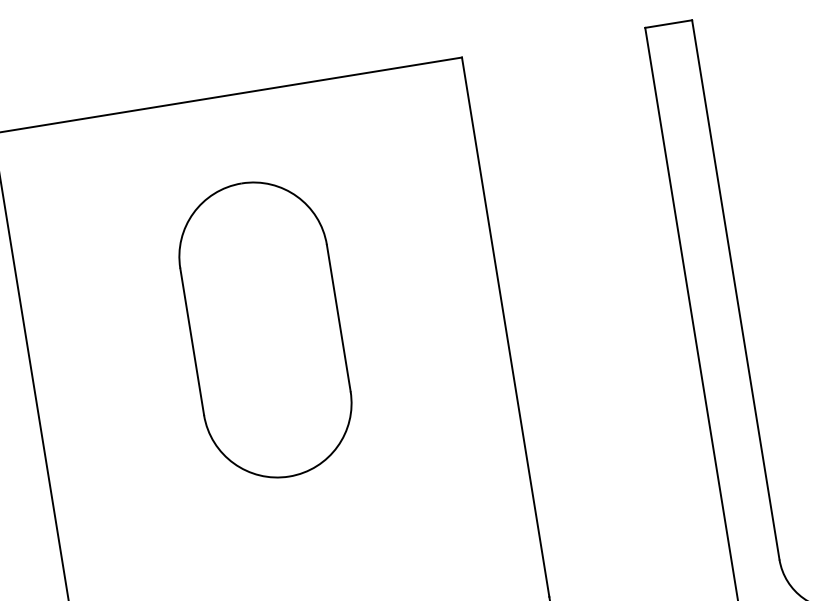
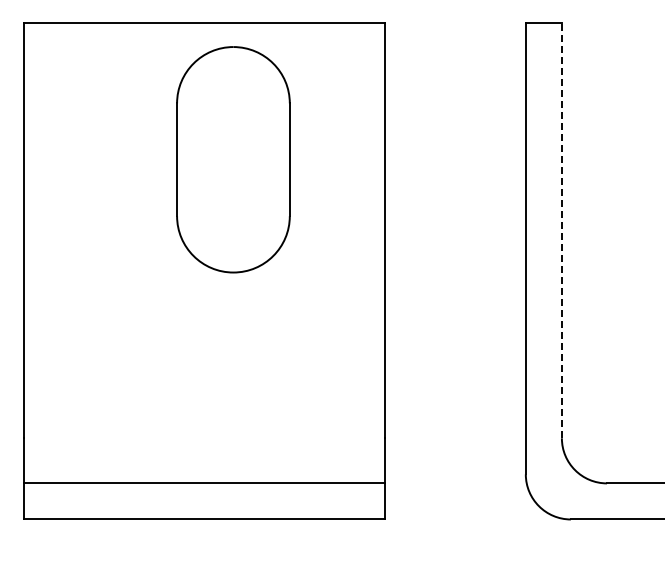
line: (735, 289) -> (561, 230), solid -> dashed
part: (265, 329) -> (233, 159), moved

